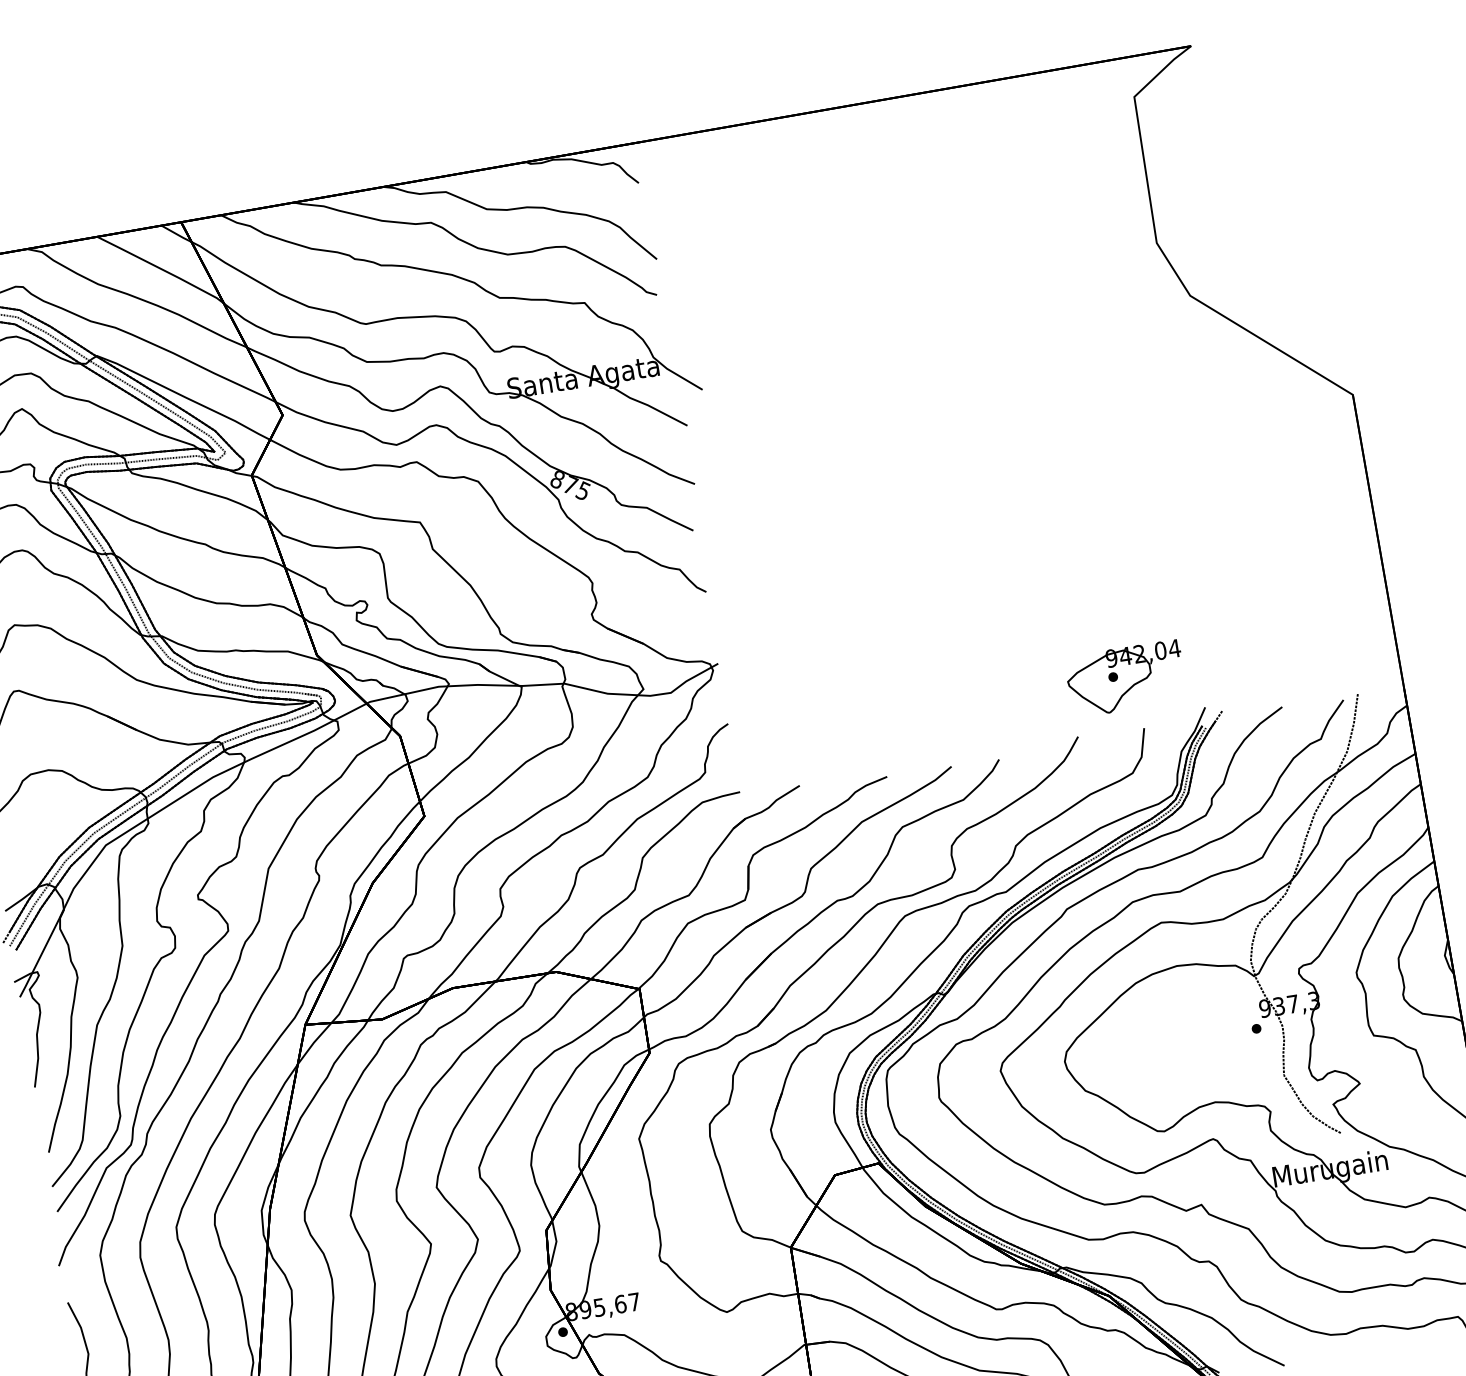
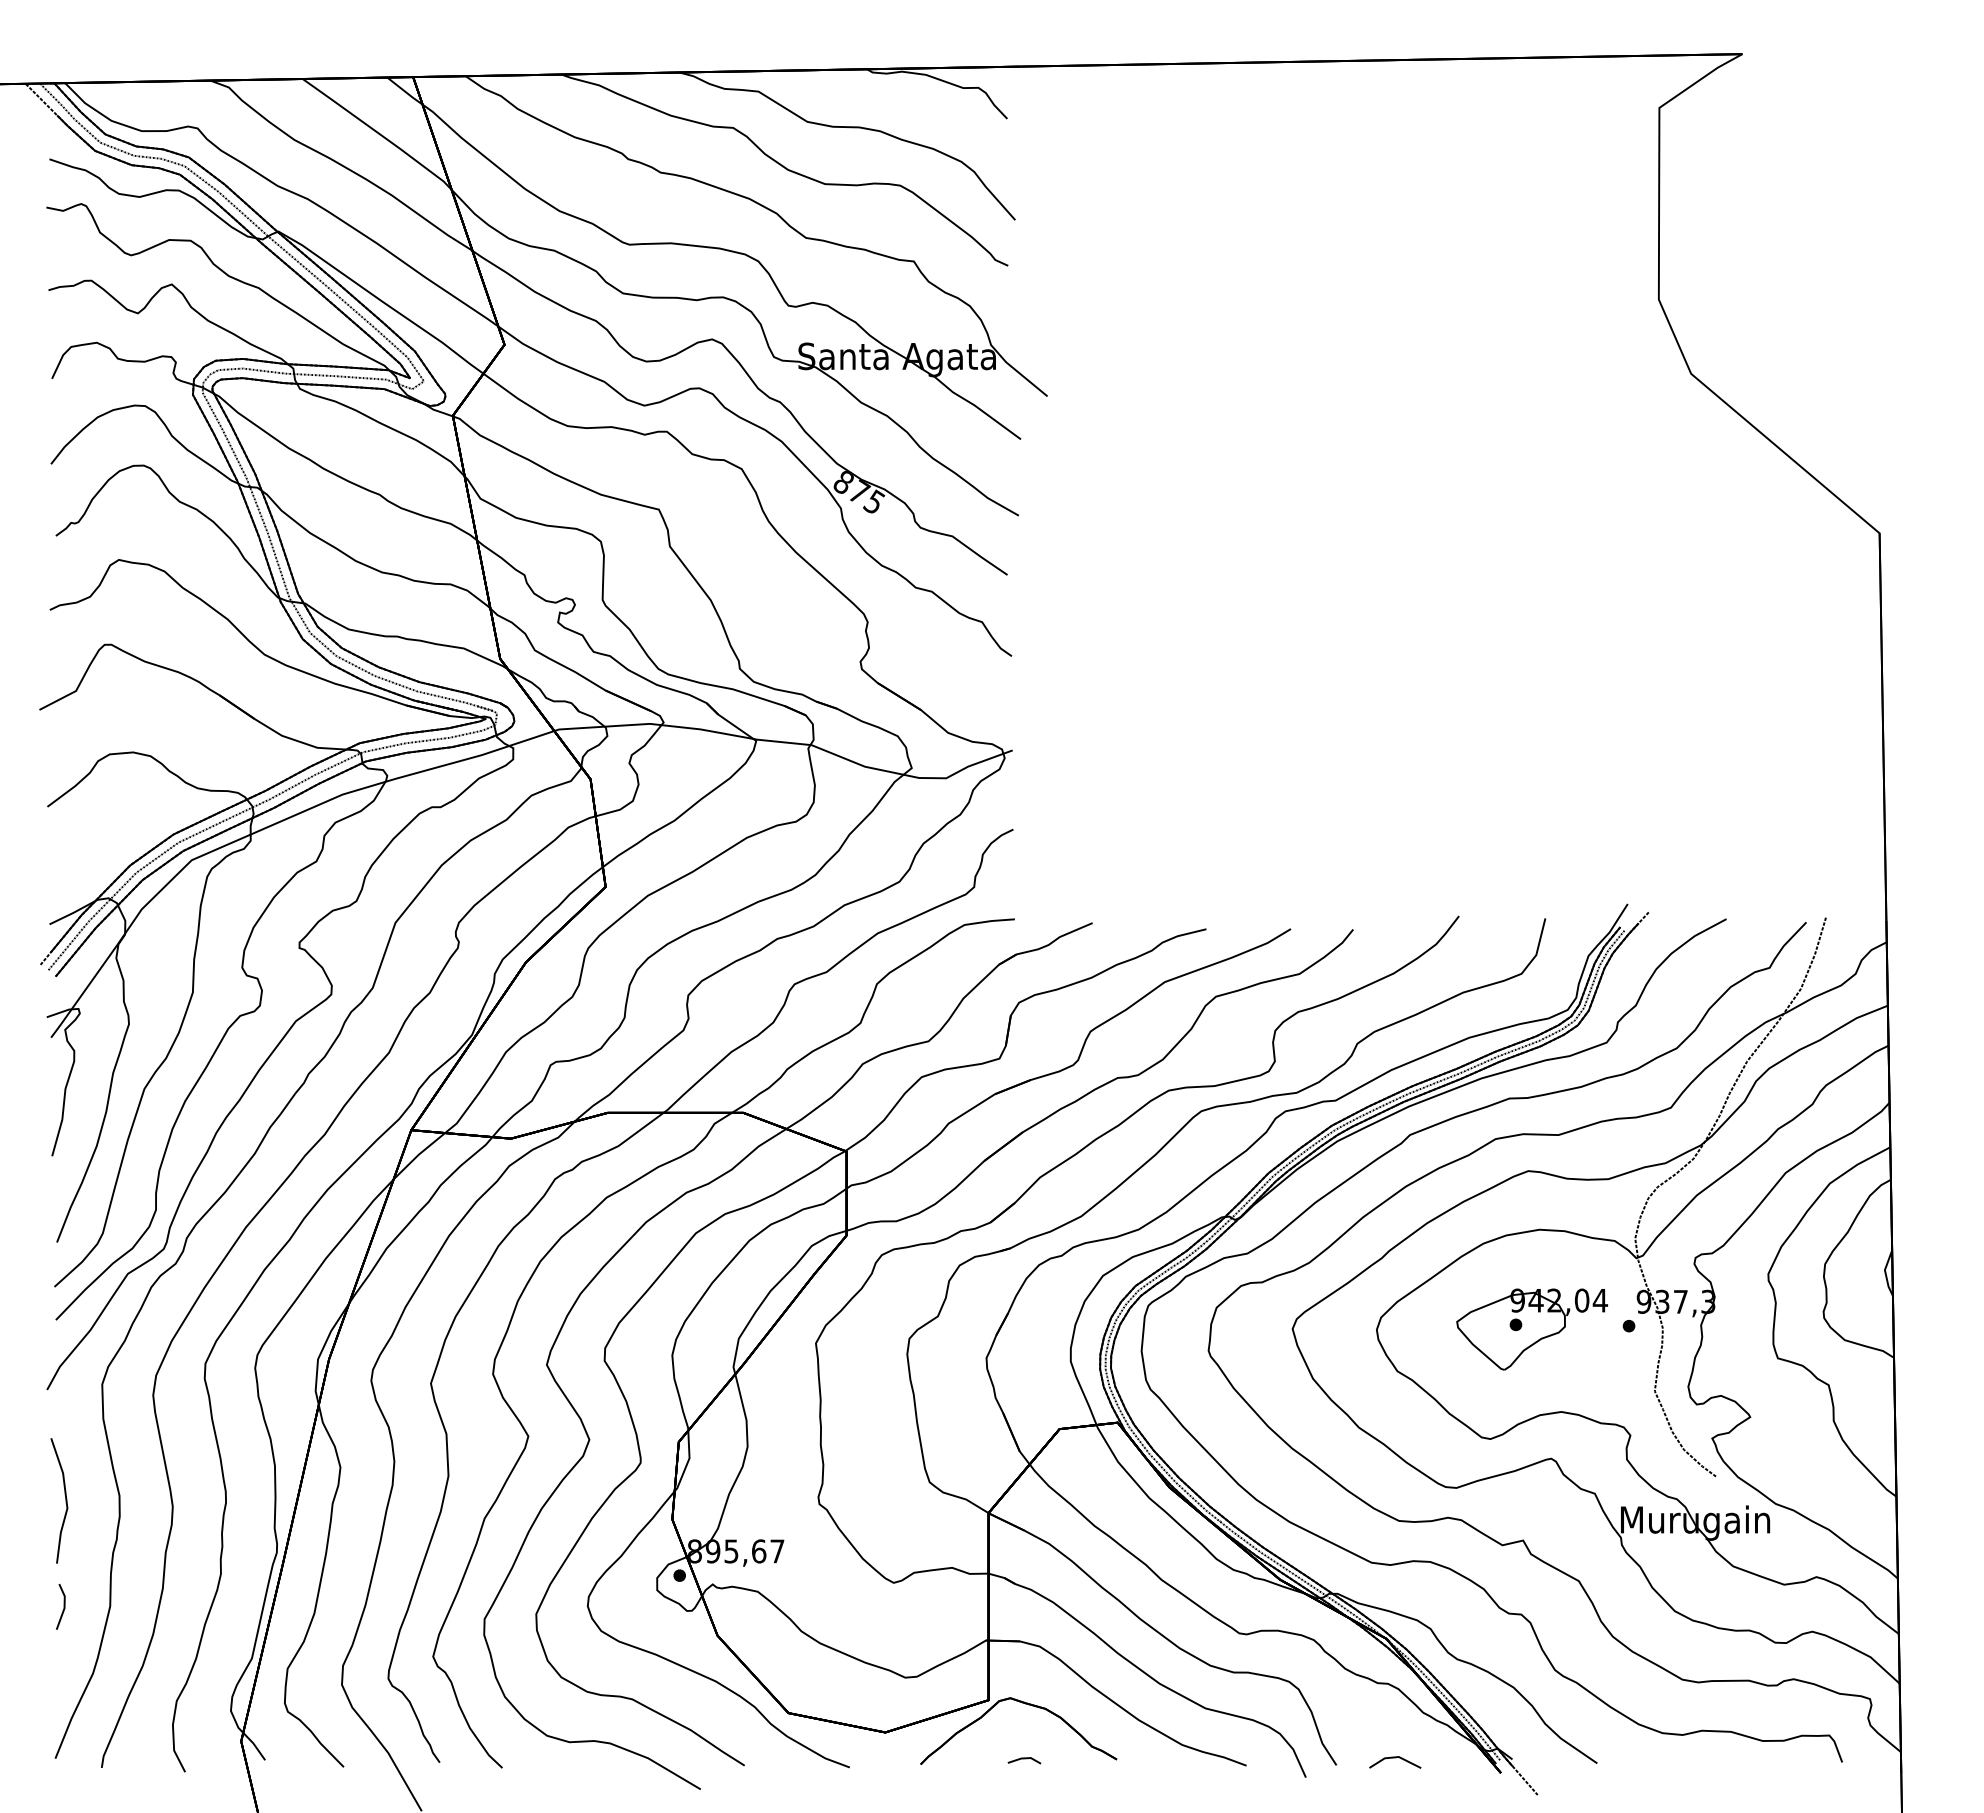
part: (1126, 678) -> (1532, 1329), moved

